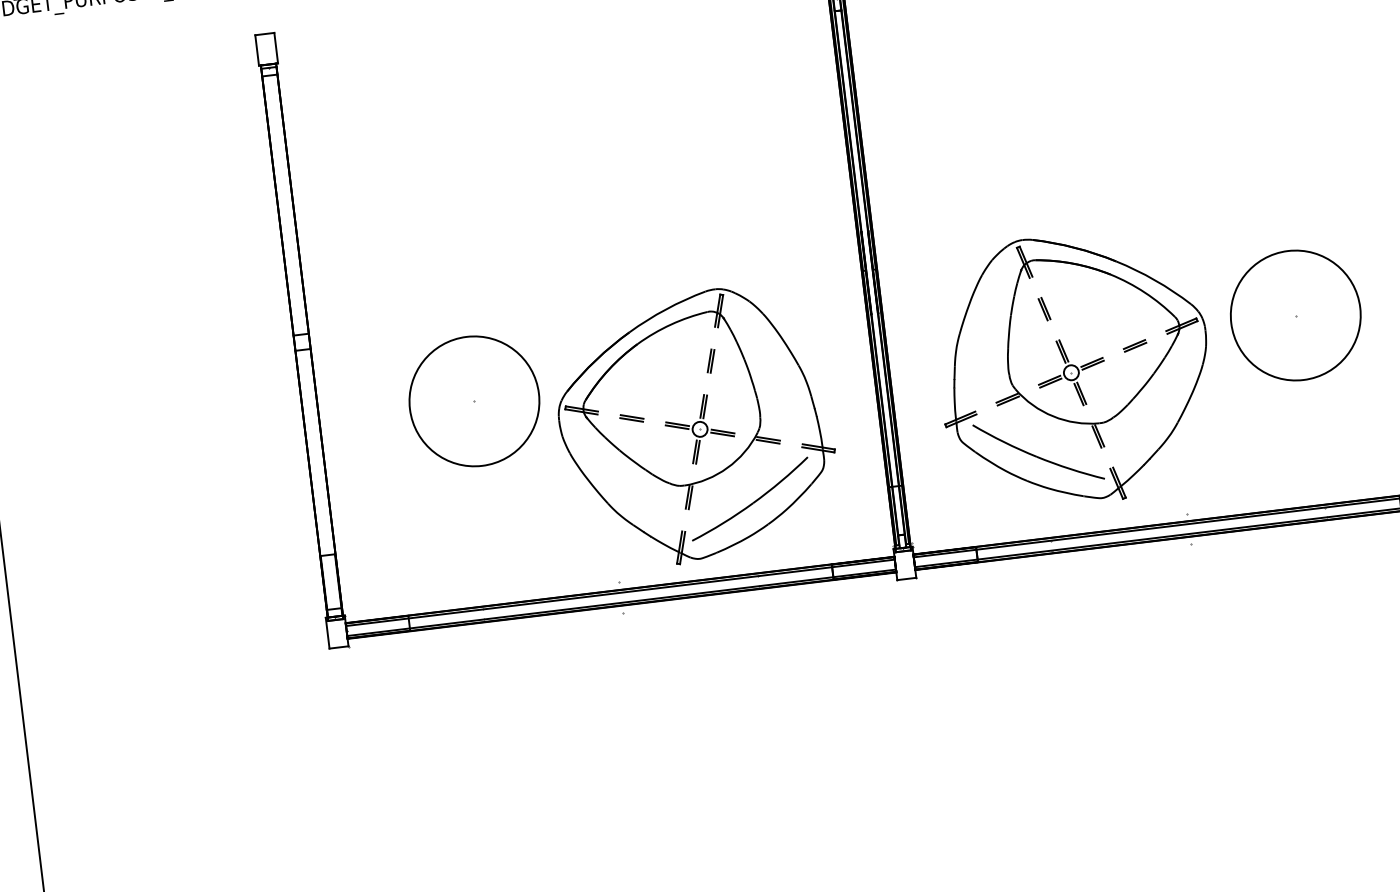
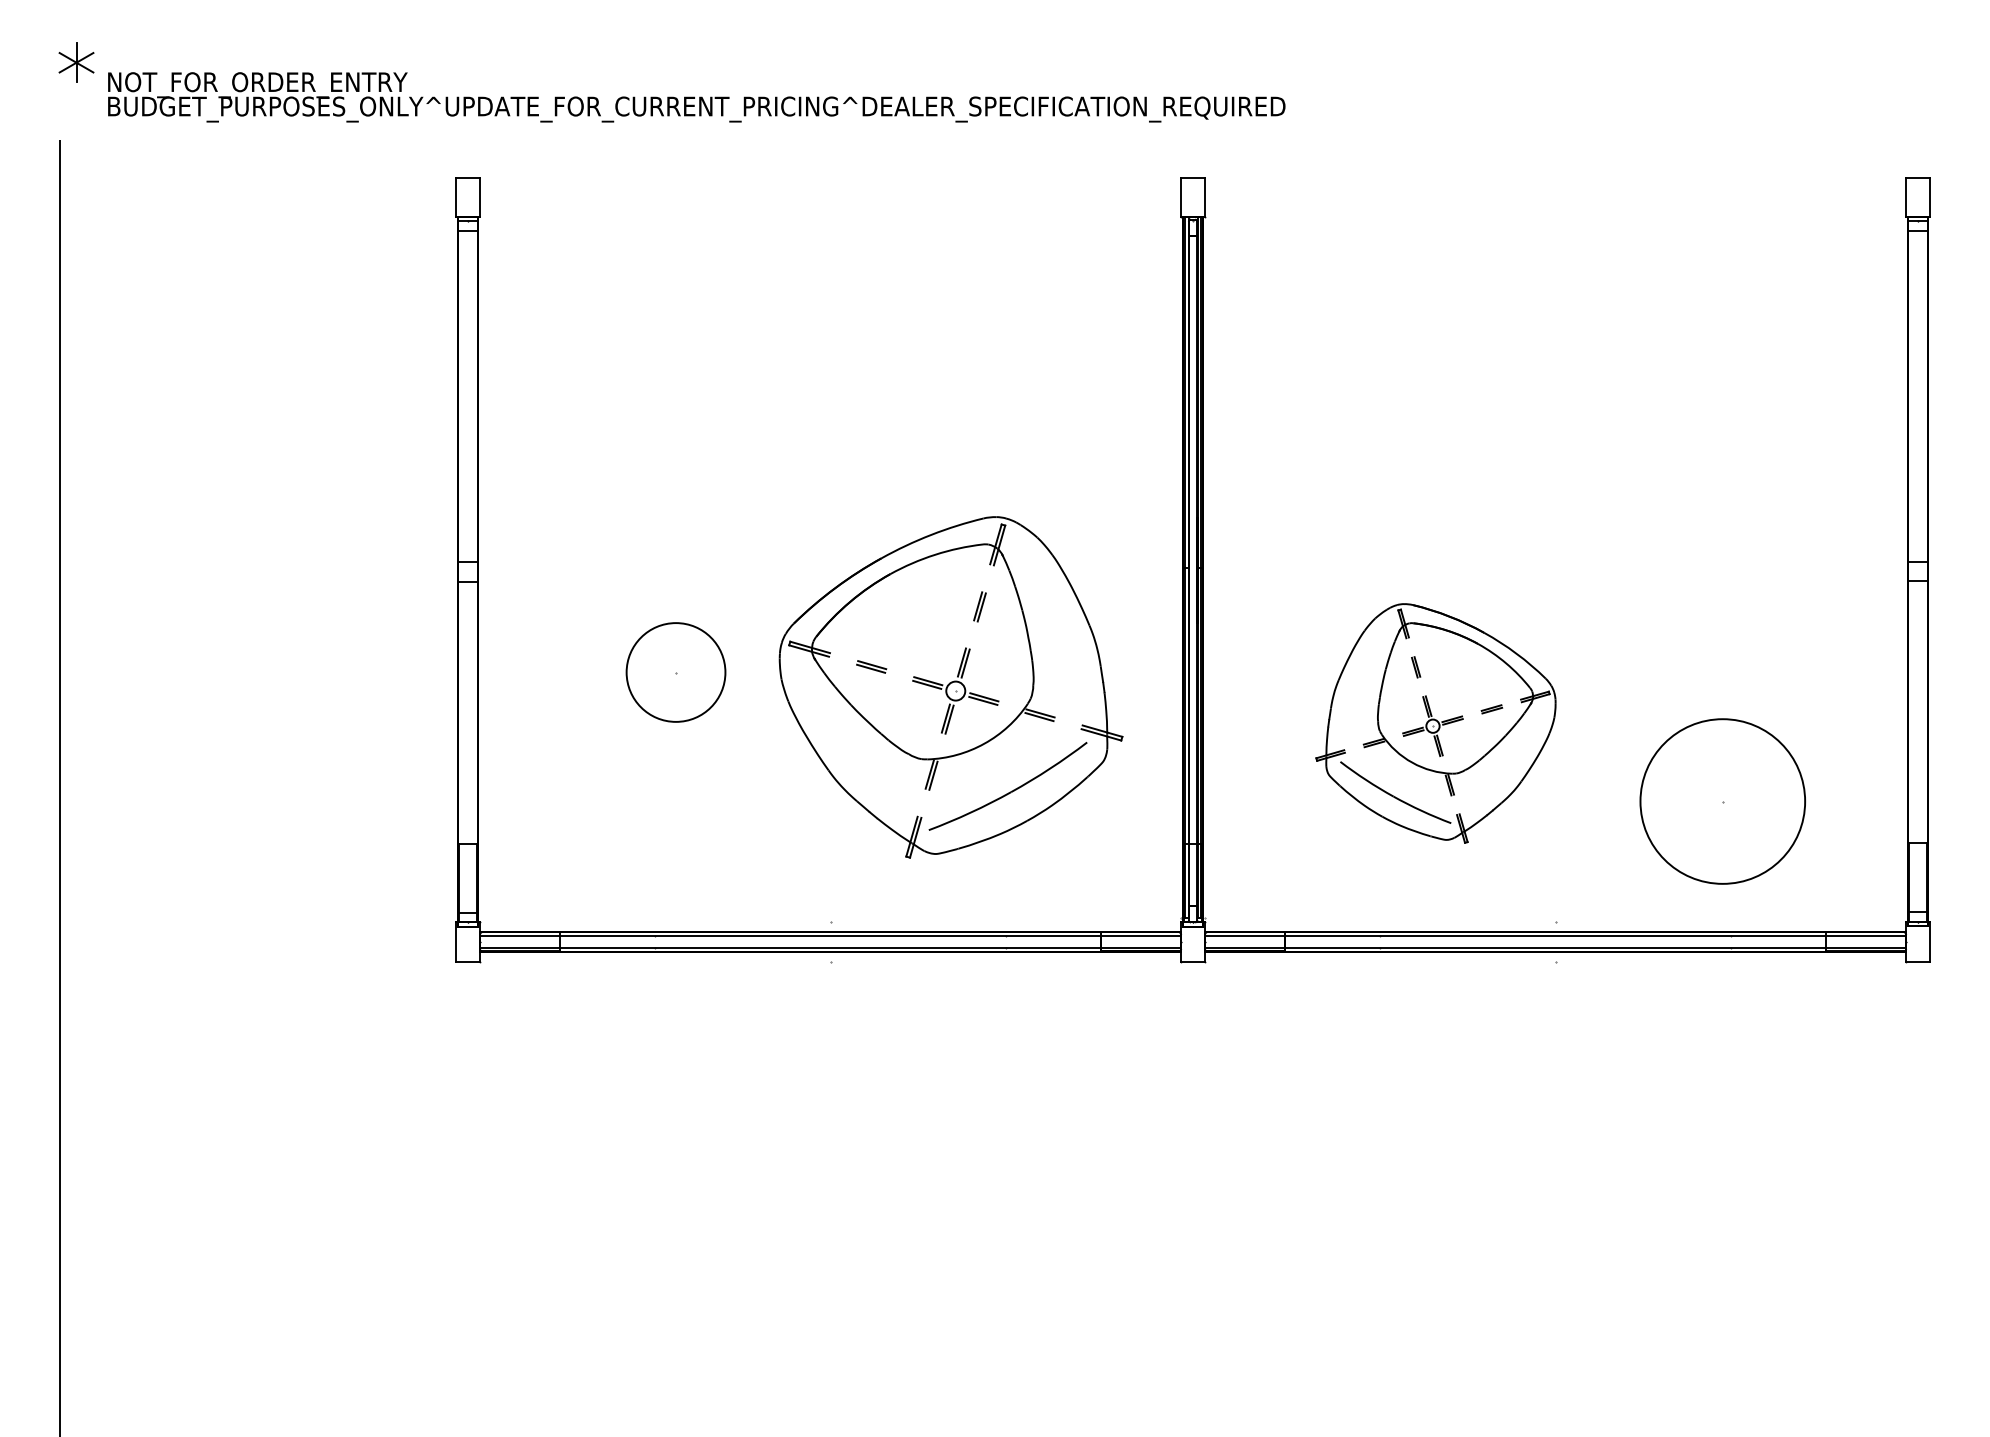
part: (1295, 315) -> (1722, 801), moved
part: (1074, 369) -> (1435, 723), size x0.7
part: (474, 401) -> (675, 672), size x0.6
part: (695, 427) -> (950, 687), moved

